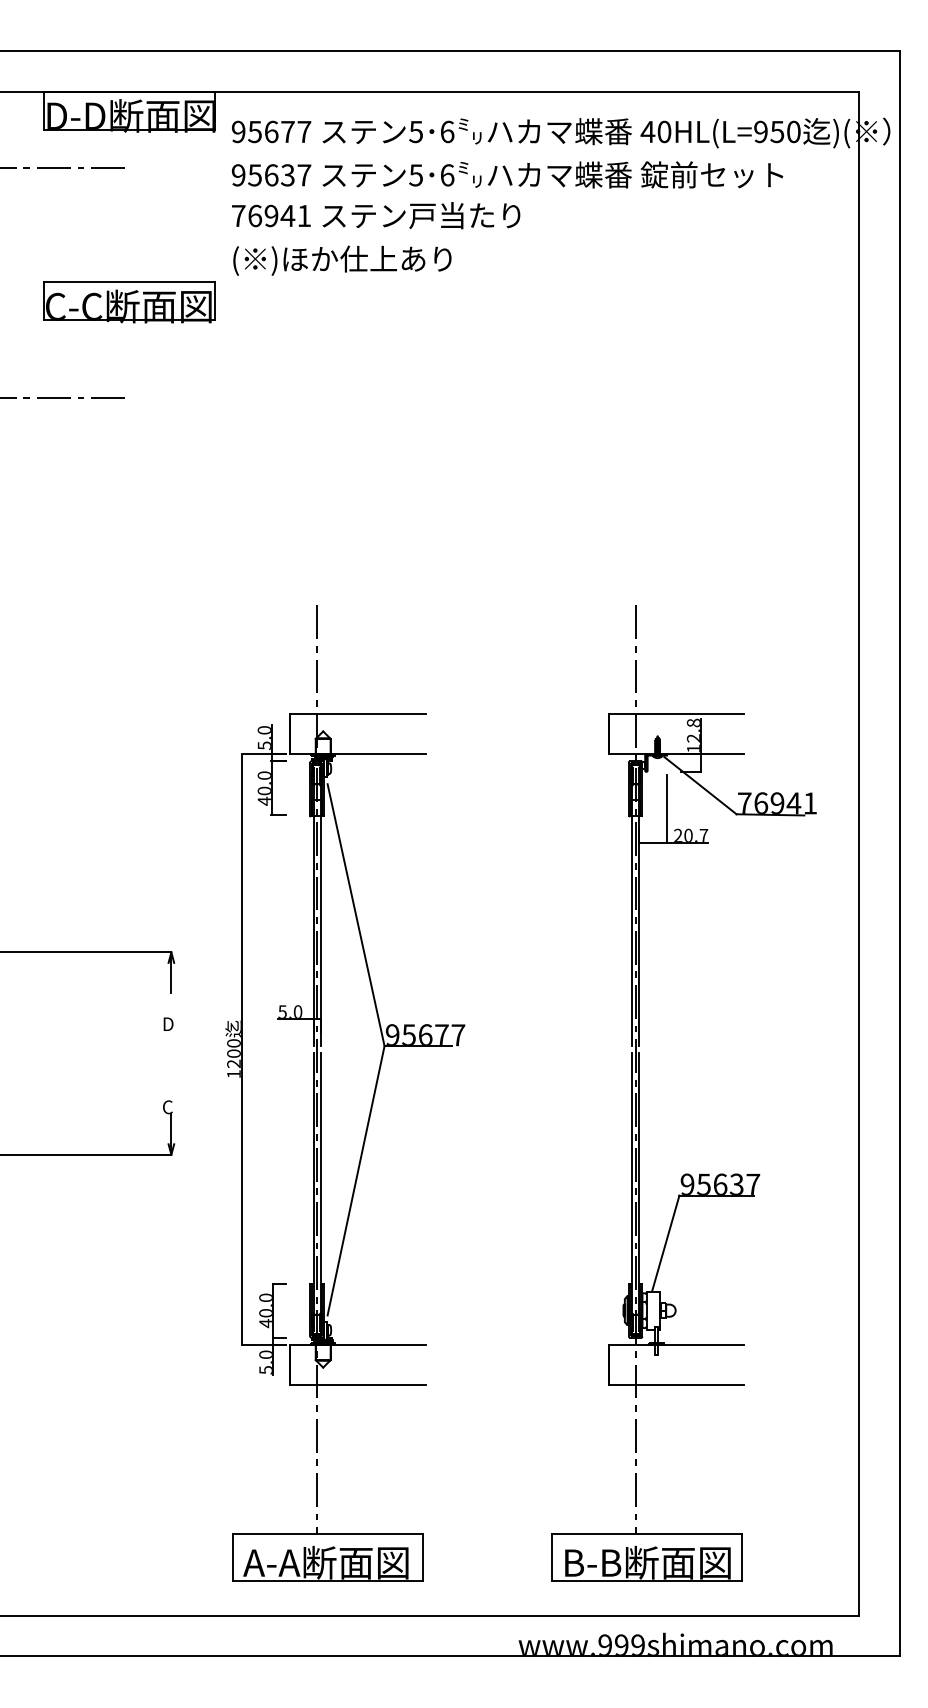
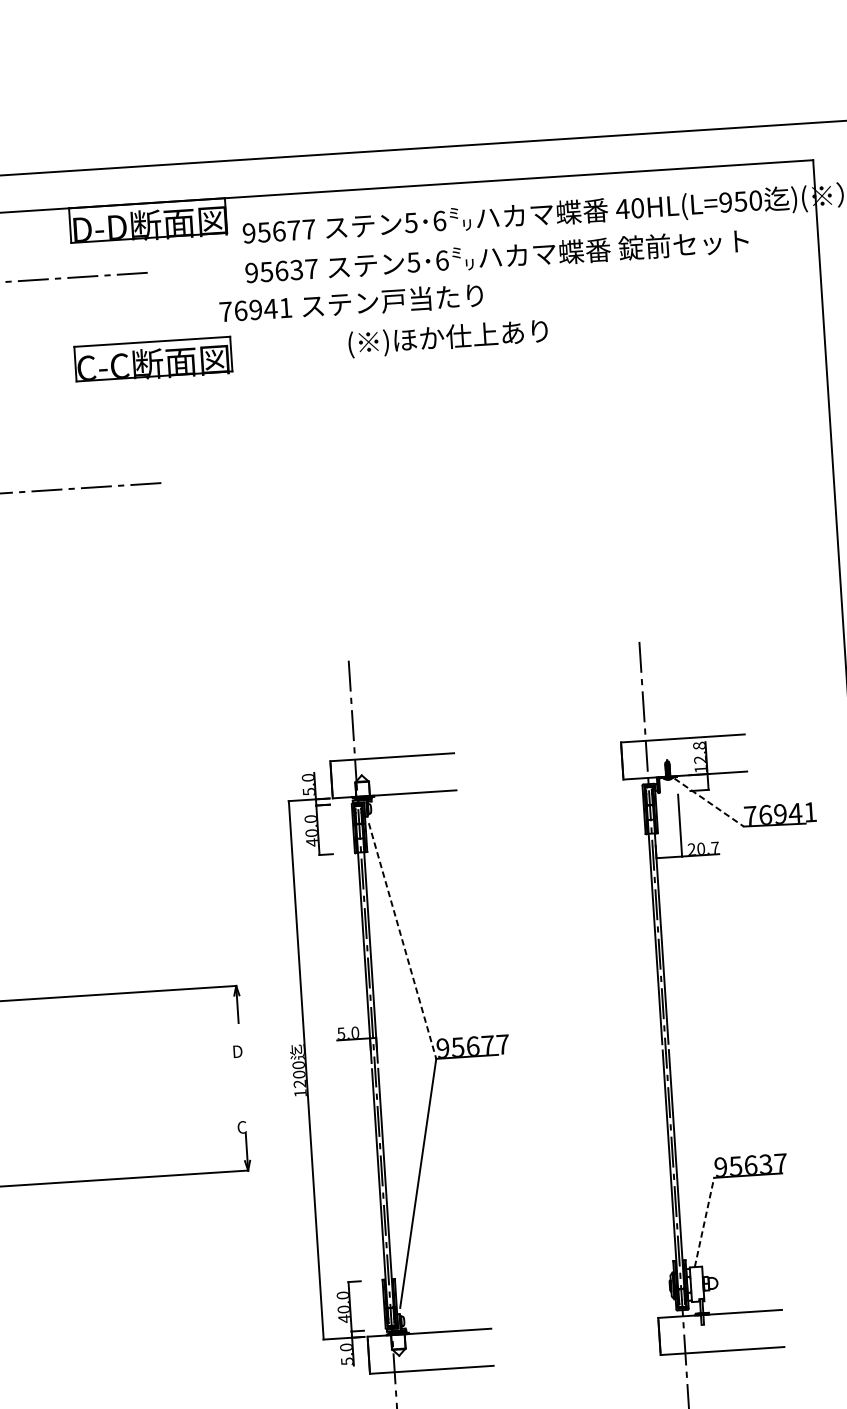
text: (376, 215) -> (351, 303), moved
text: (342, 260) -> (448, 338), moved
part: (129, 302) -> (153, 360), moved
line: (700, 785) -> (709, 802), solid -> dashed
line: (356, 915) -> (402, 941), solid -> dashed
line: (665, 1243) -> (704, 1222), solid -> dashed

